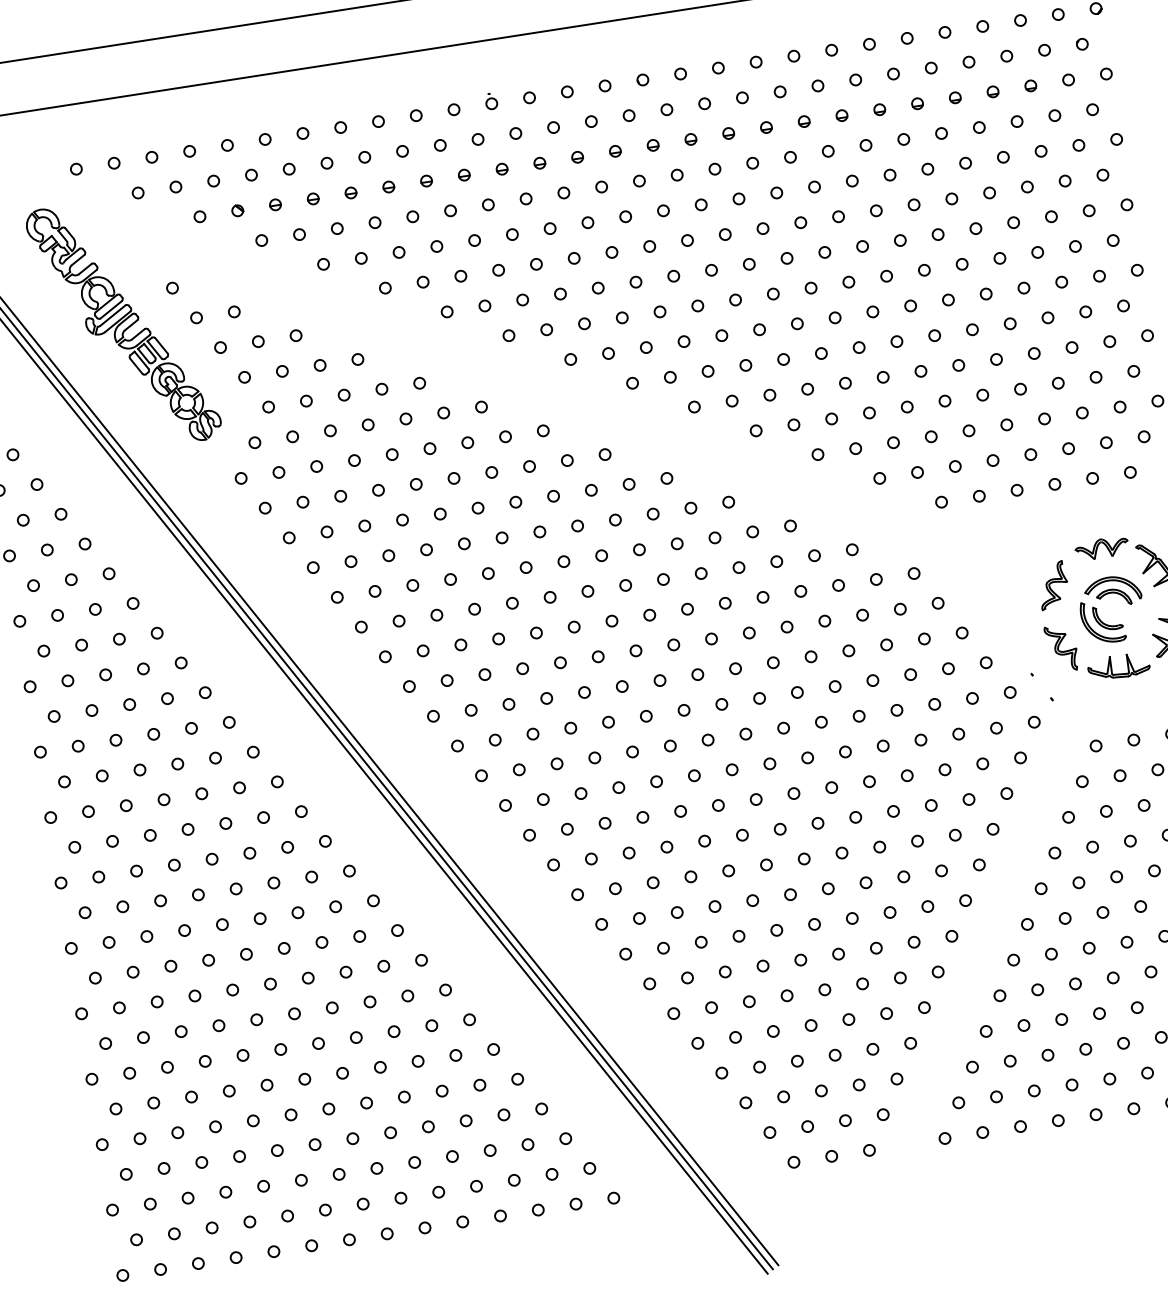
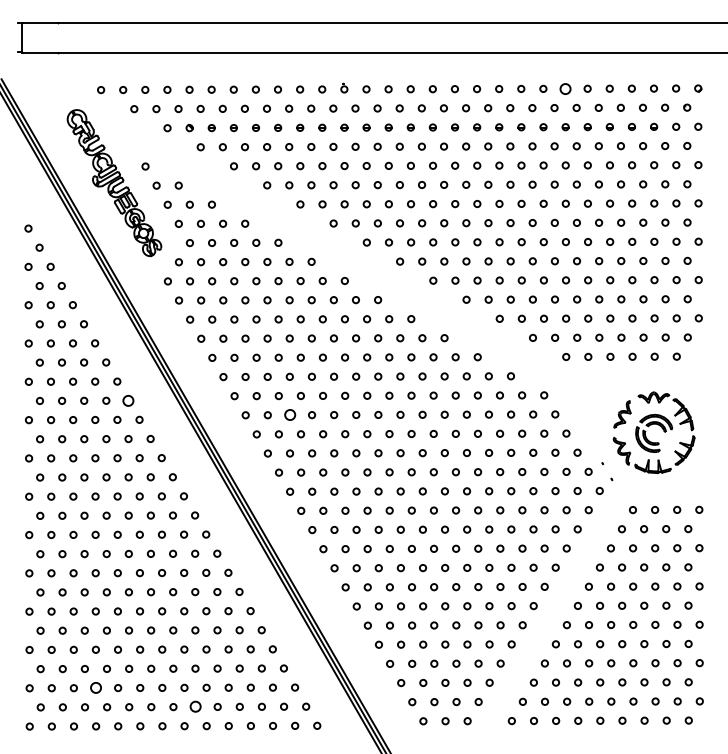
circle: (869, 43) -> (565, 88), size x1.6
circle: (484, 675) -> (289, 415), size x1.6
circle: (205, 692) -> (128, 400), size x1.6
circle: (225, 1193) -> (95, 688), size x1.6
circle: (400, 1199) -> (195, 707), size x1.6

